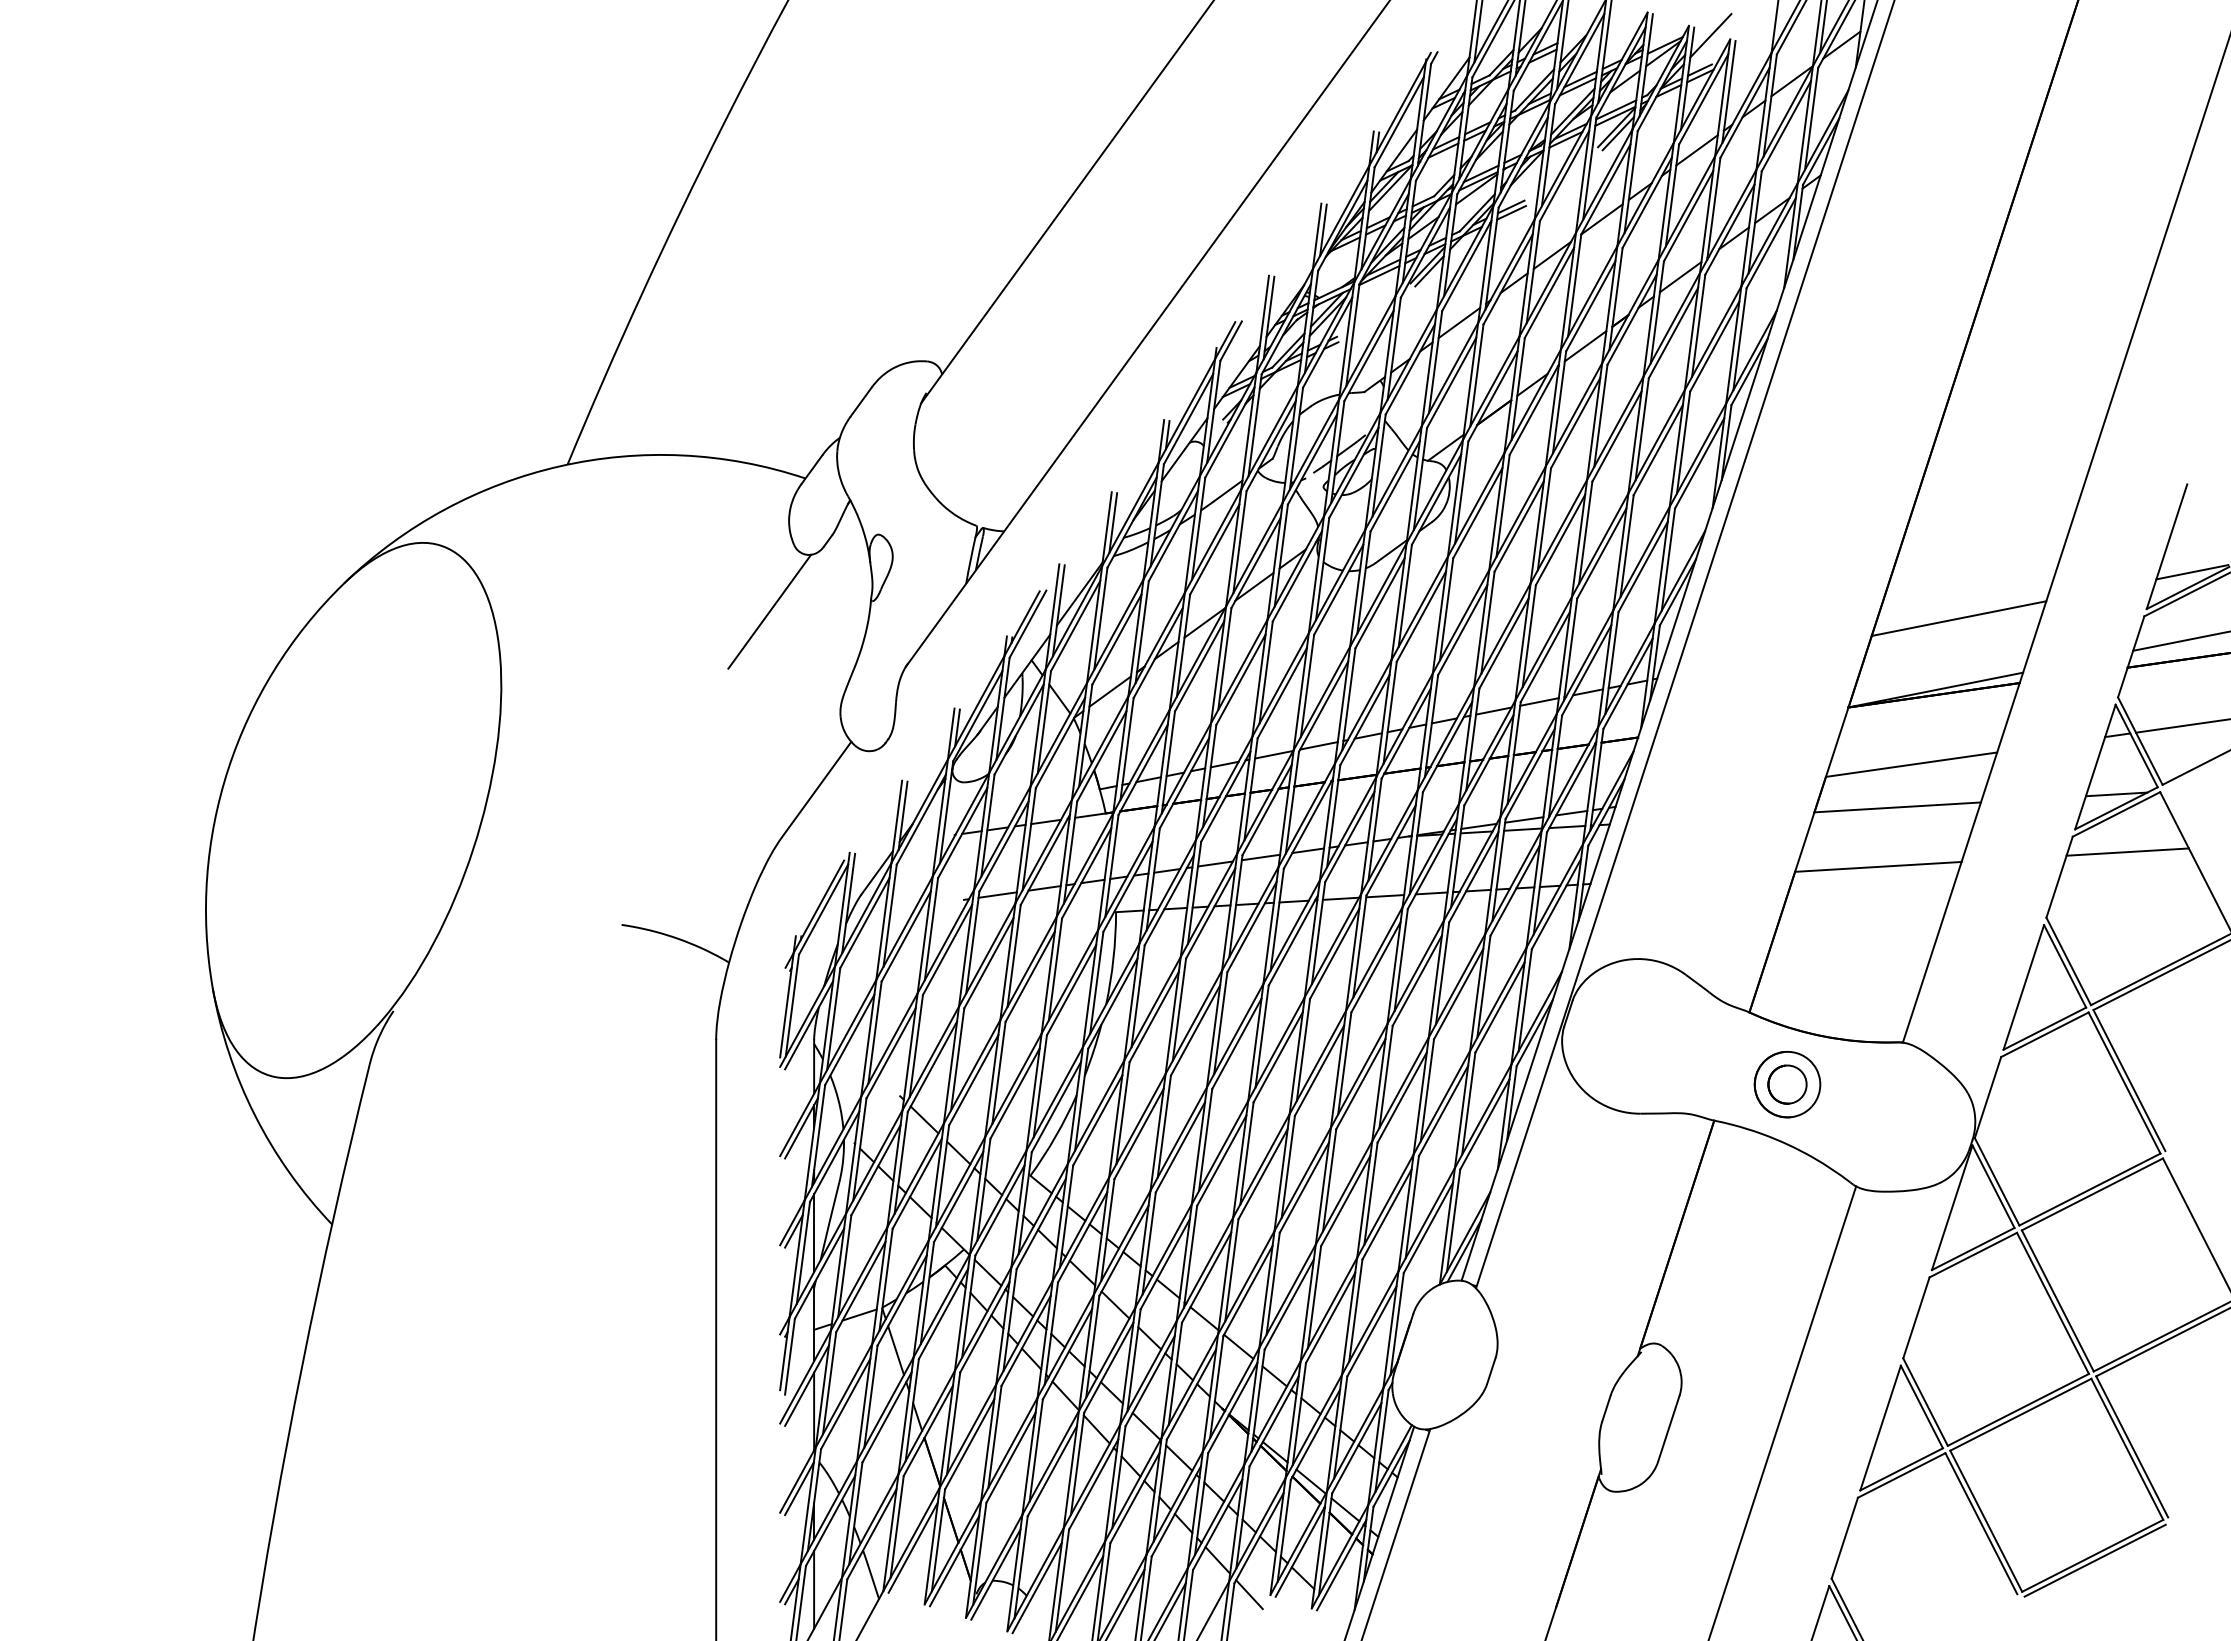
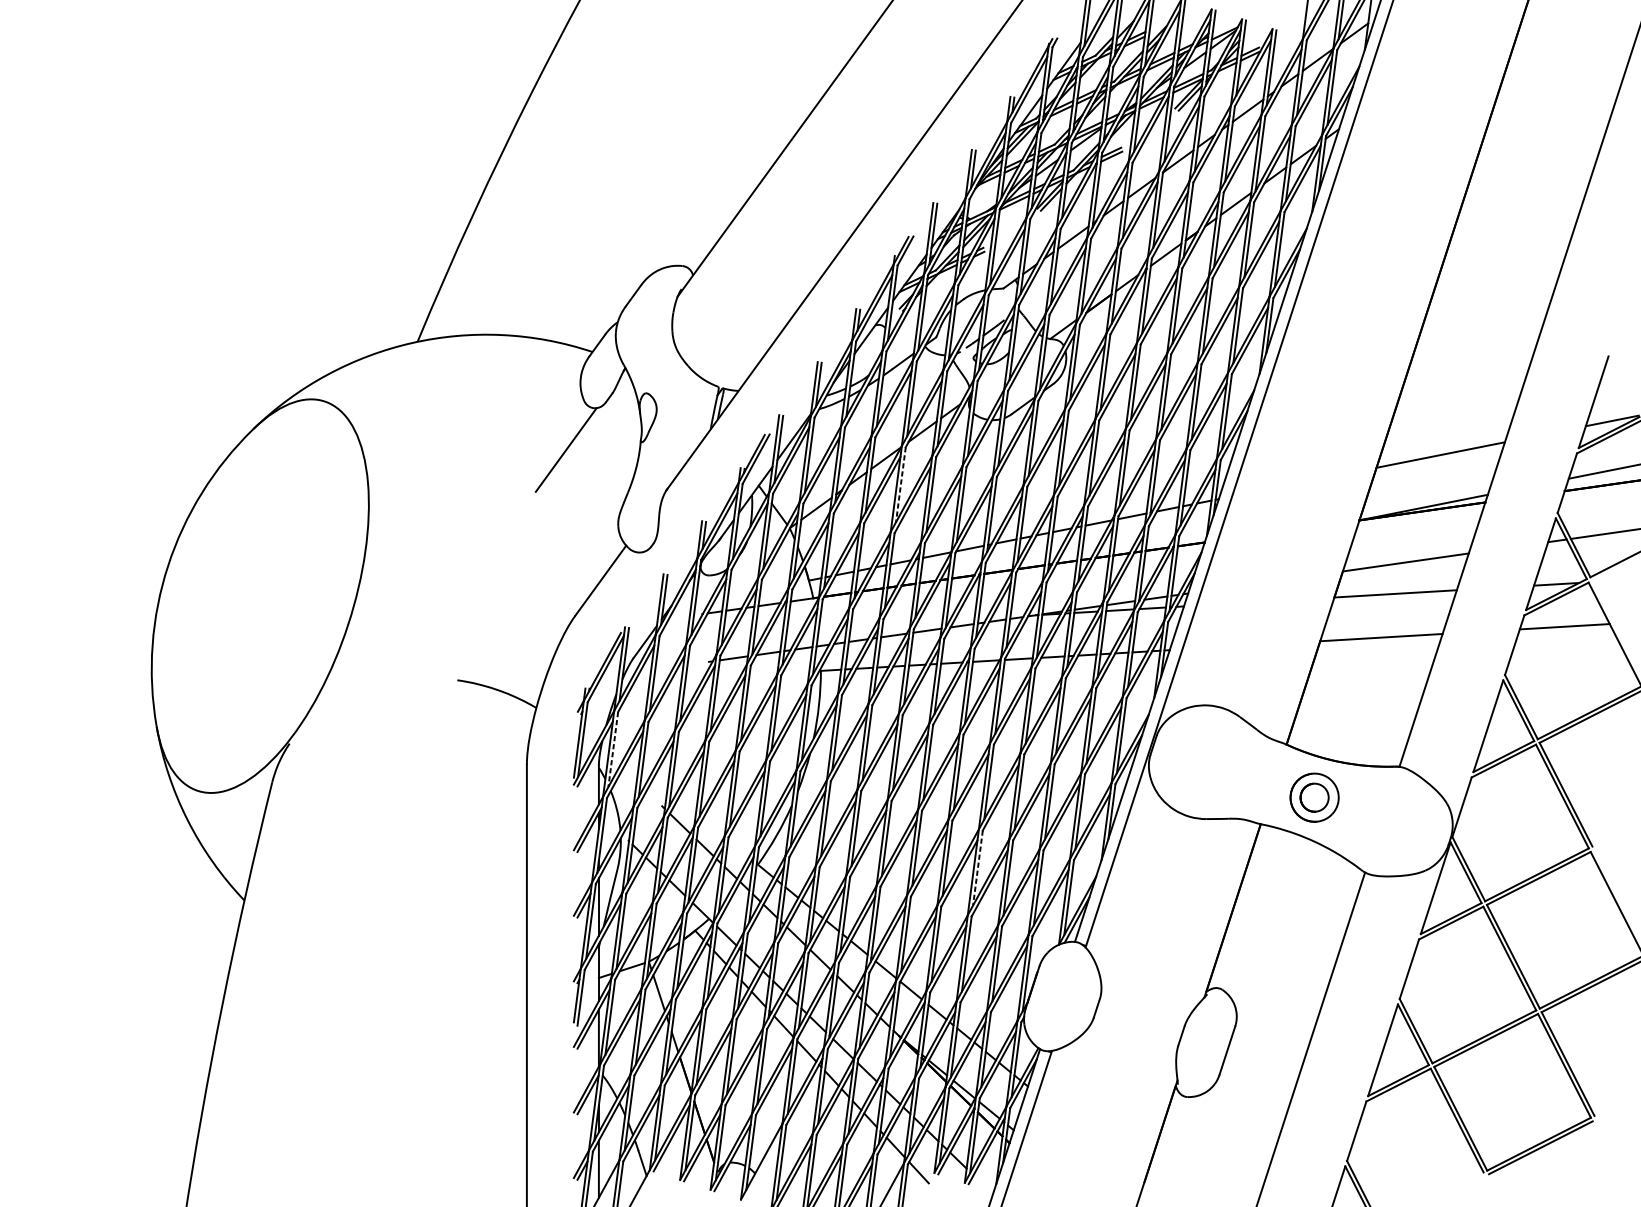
line: (1710, 35) -> (1258, 26), removed
line: (1224, 659) -> (900, 485), solid -> dashed
line: (833, 1019) -> (613, 749), solid -> dashed
line: (1329, 1180) -> (977, 868), solid -> dashed
line: (1036, 1587) -> (762, 1167), removed

